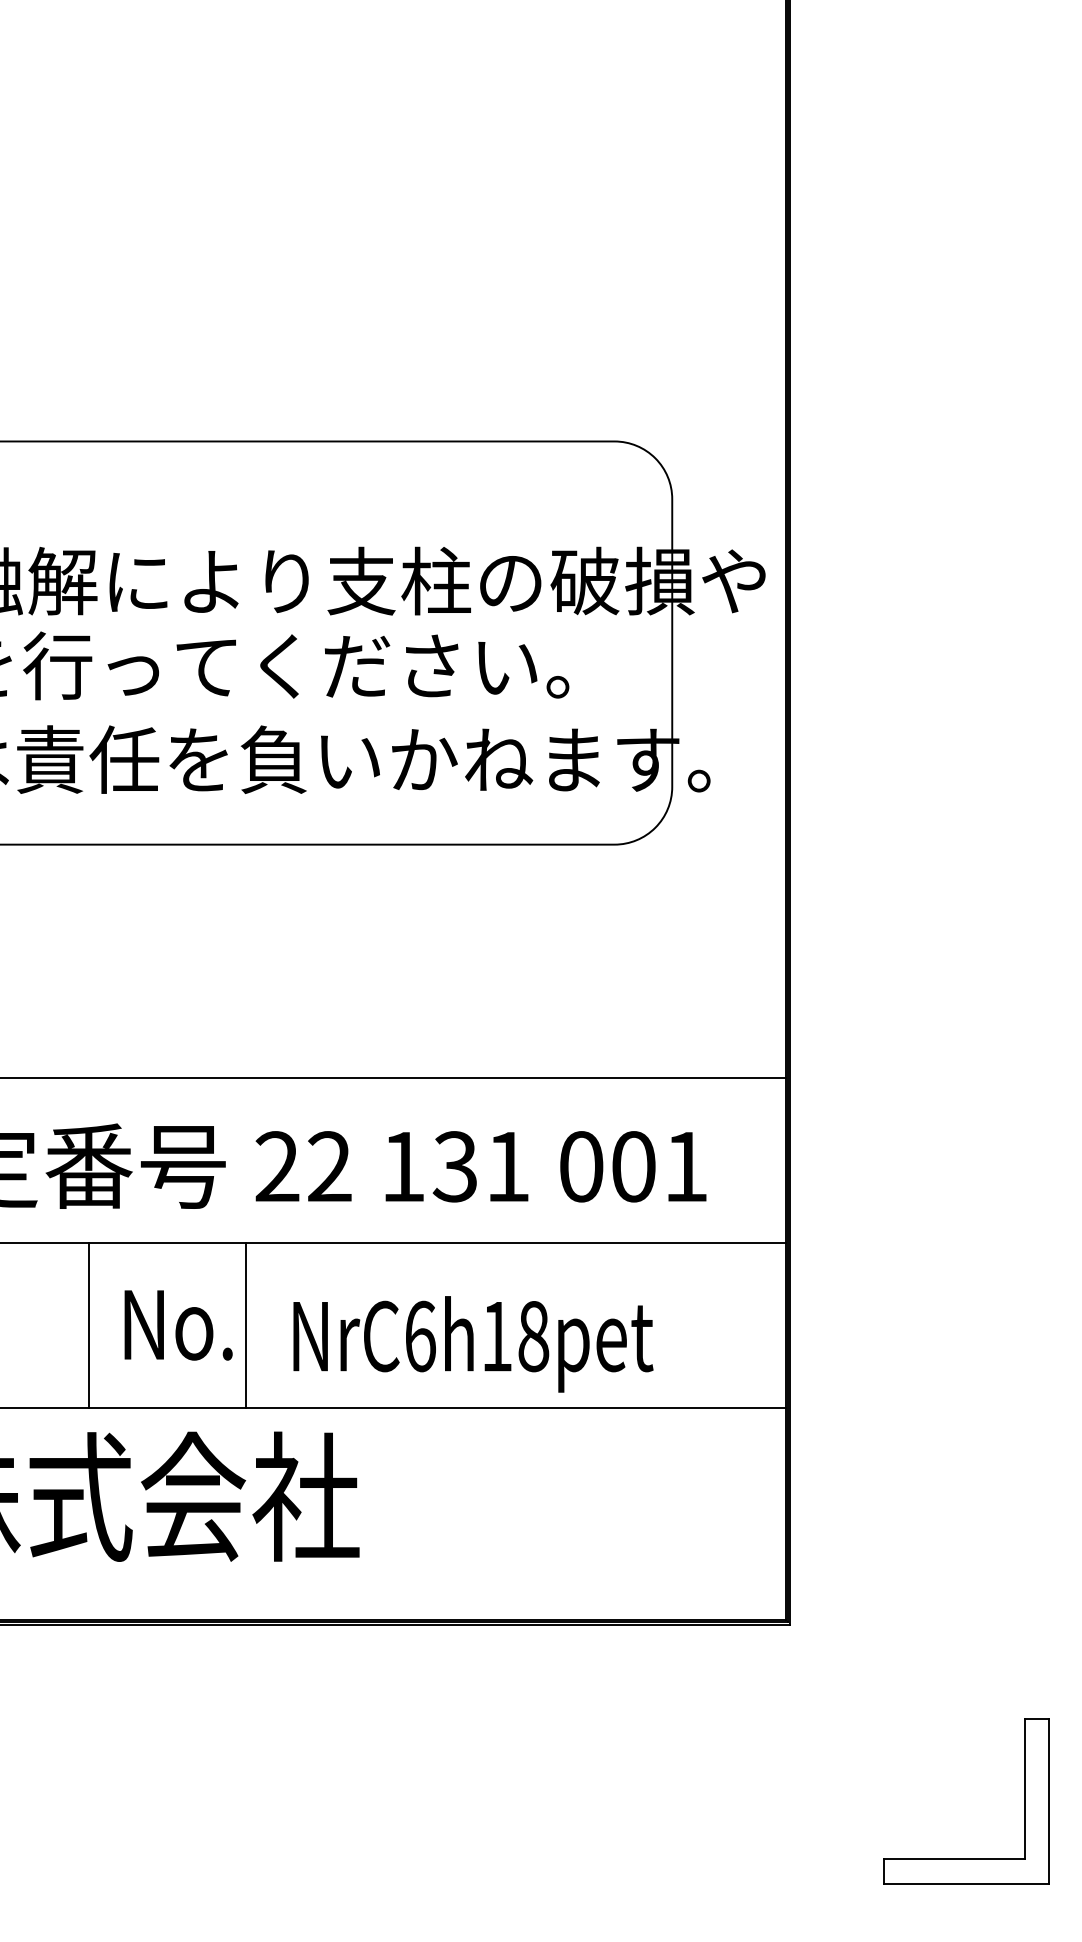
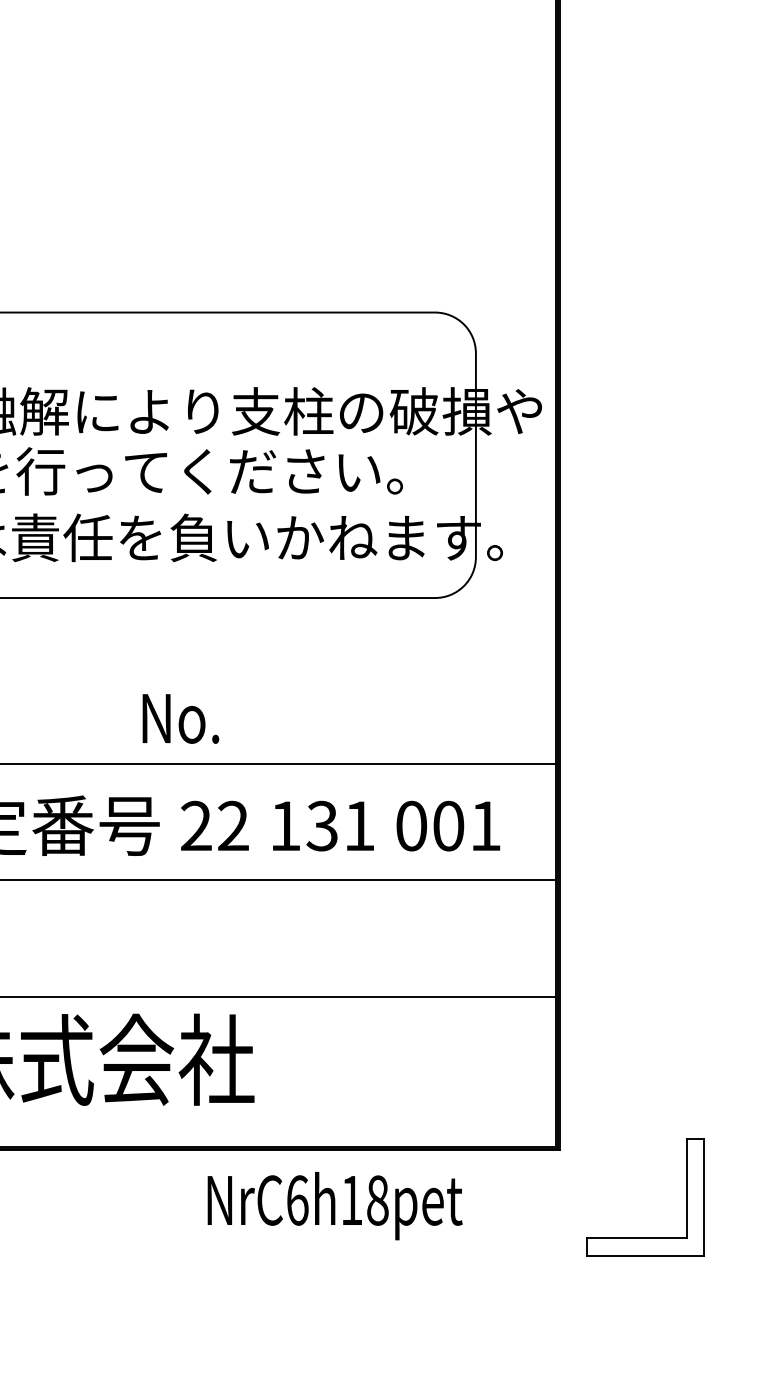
line: (89, 1325) -> (63, 938), removed
text: (178, 1325) -> (180, 719), moved
line: (245, 1325) -> (173, 938), removed
text: (473, 1344) -> (335, 1206), moved
part: (966, 1858) -> (645, 1238), moved

